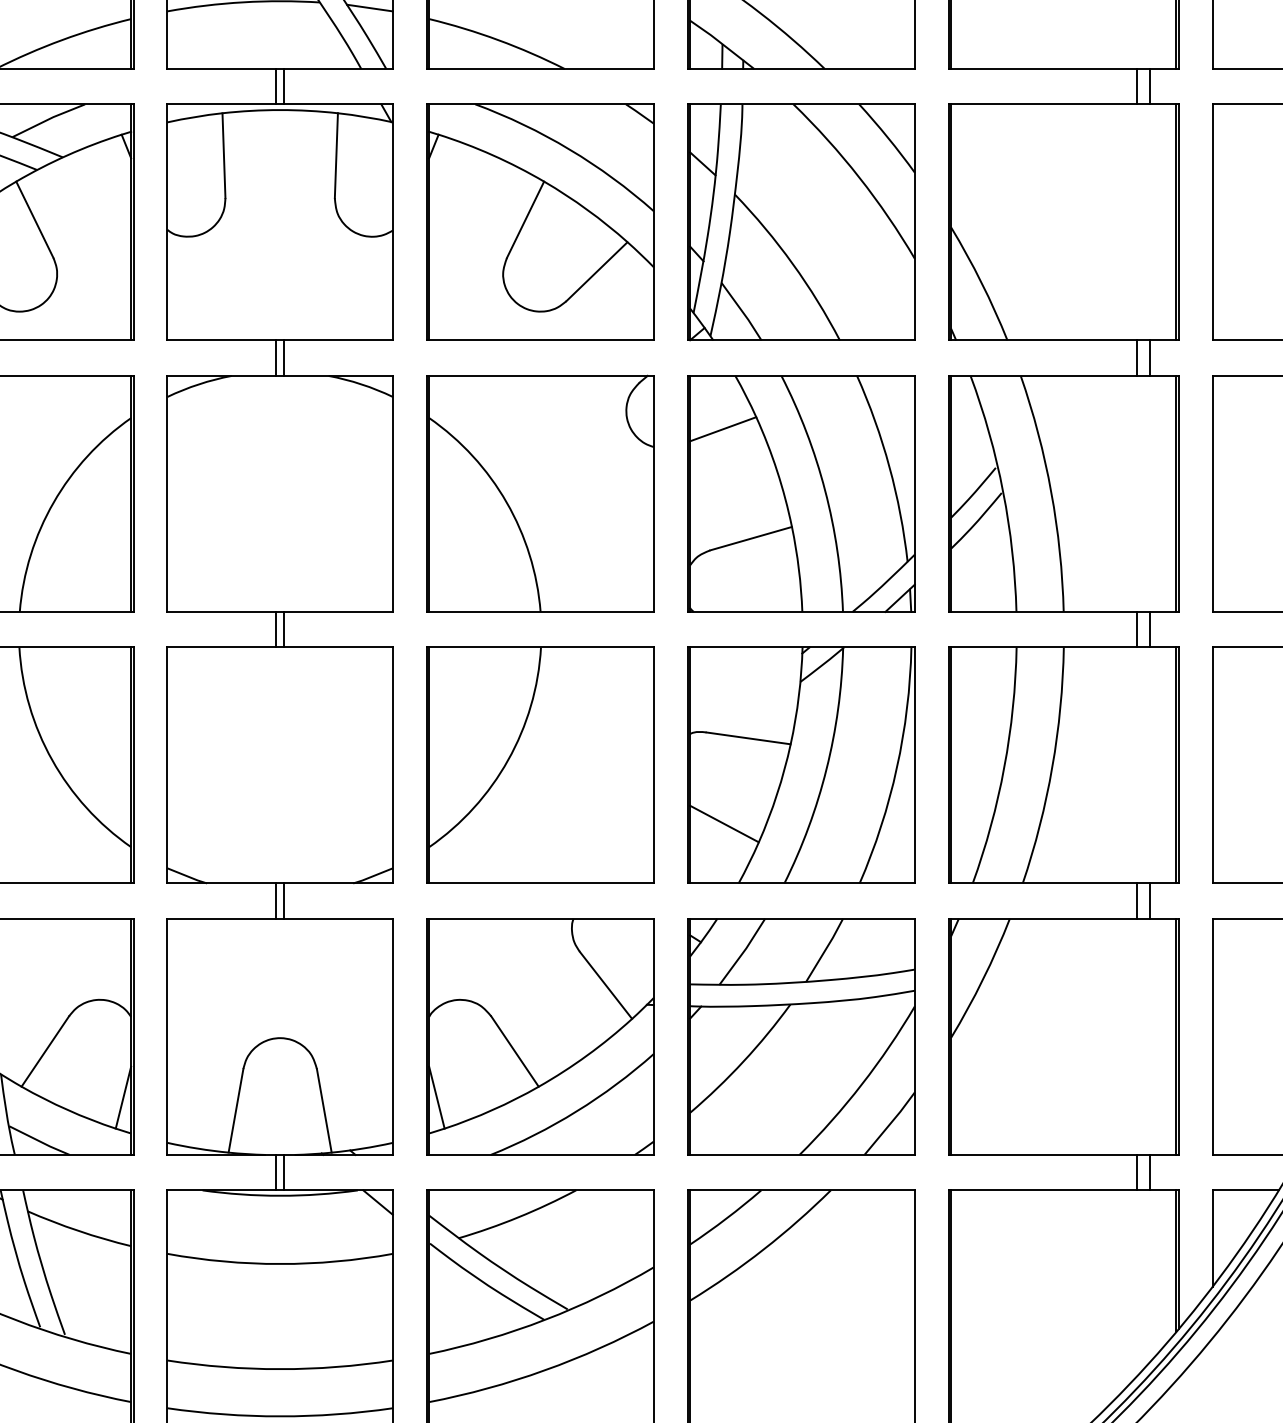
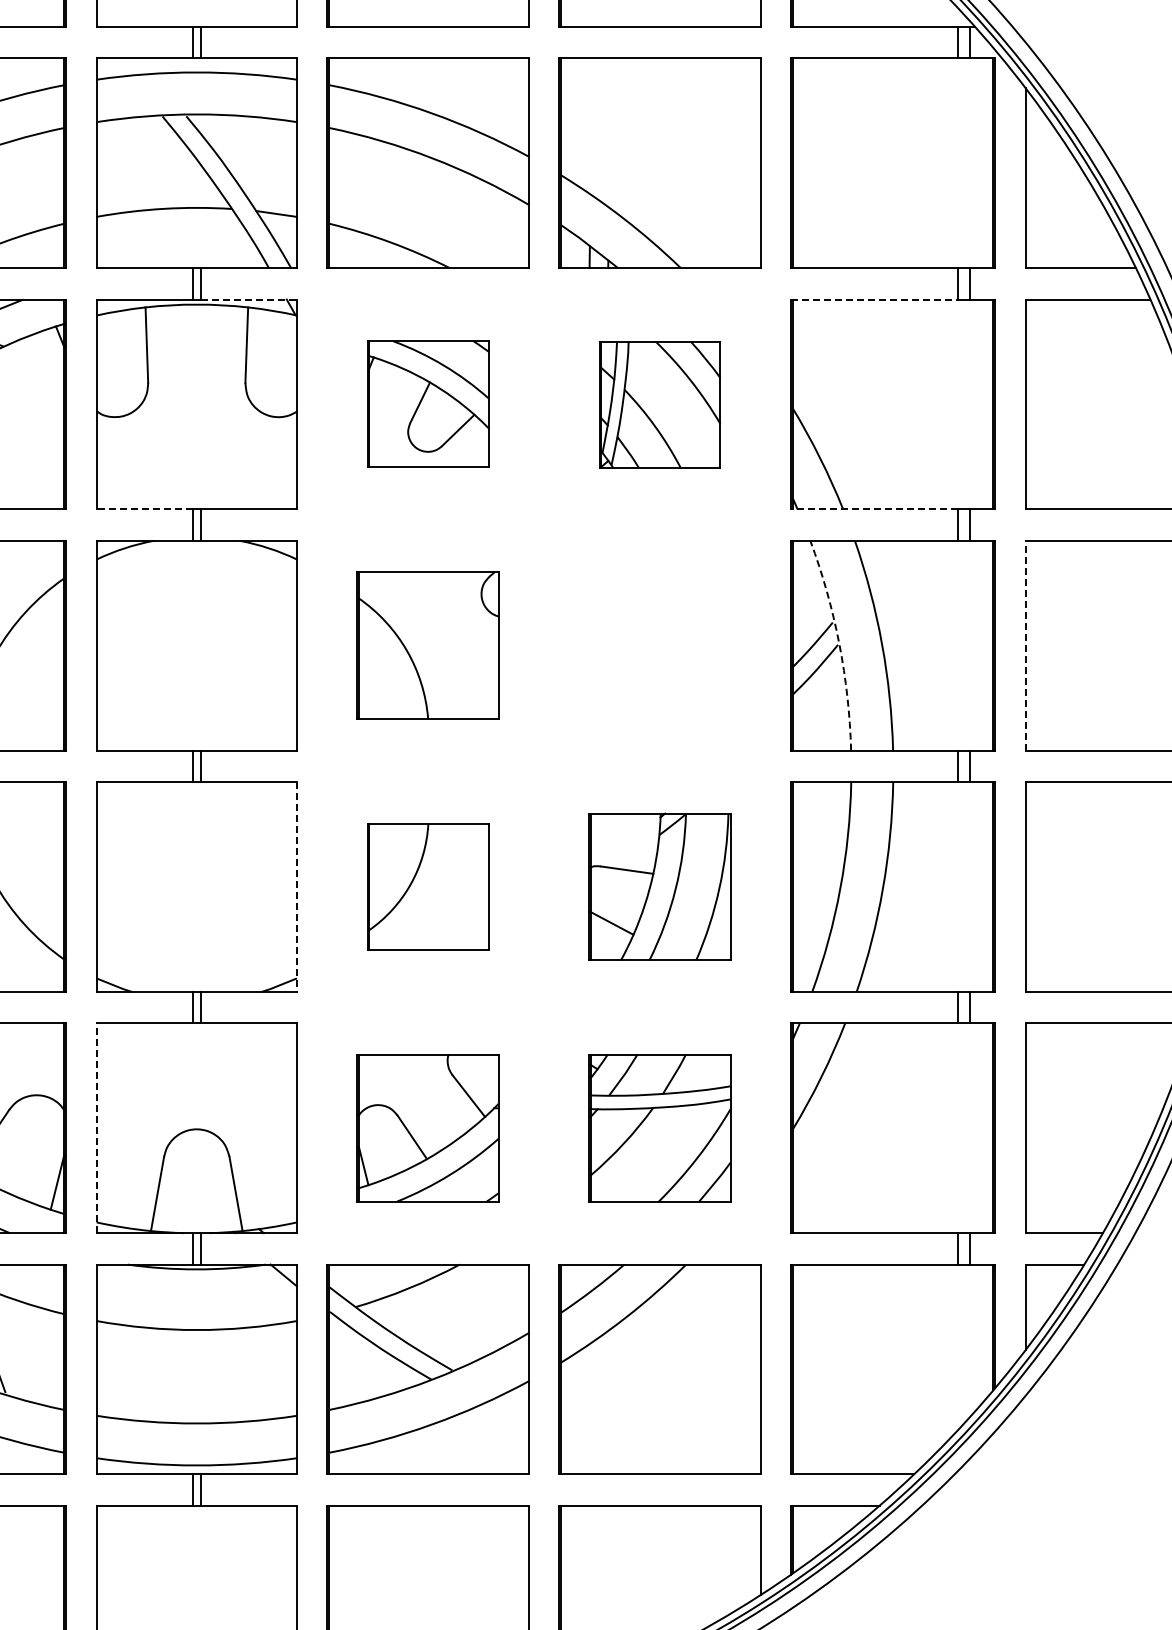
line: (339, 104) -> (249, 299), solid -> dashed
line: (1042, 104) -> (874, 299), solid -> dashed
part: (539, 221) -> (427, 403), size x0.6
part: (800, 222) -> (659, 404), size x0.6
line: (221, 340) -> (144, 509), solid -> dashed
line: (1041, 340) -> (873, 509), solid -> dashed
arc: (1003, 492) -> (839, 644), solid -> dashed
part: (539, 493) -> (427, 645), size x0.7
part: (800, 493) -> (659, 645), removed
line: (1212, 493) -> (1025, 645), solid -> dashed
line: (392, 764) -> (296, 886), solid -> dashed
part: (539, 764) -> (427, 886), size x0.6
part: (800, 764) -> (659, 886), size x0.7
part: (539, 1036) -> (427, 1127), size x0.7
part: (800, 1036) -> (659, 1127), size x0.7
line: (167, 1037) -> (96, 1128), solid -> dashed

